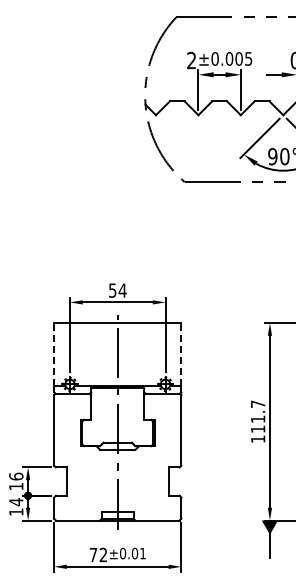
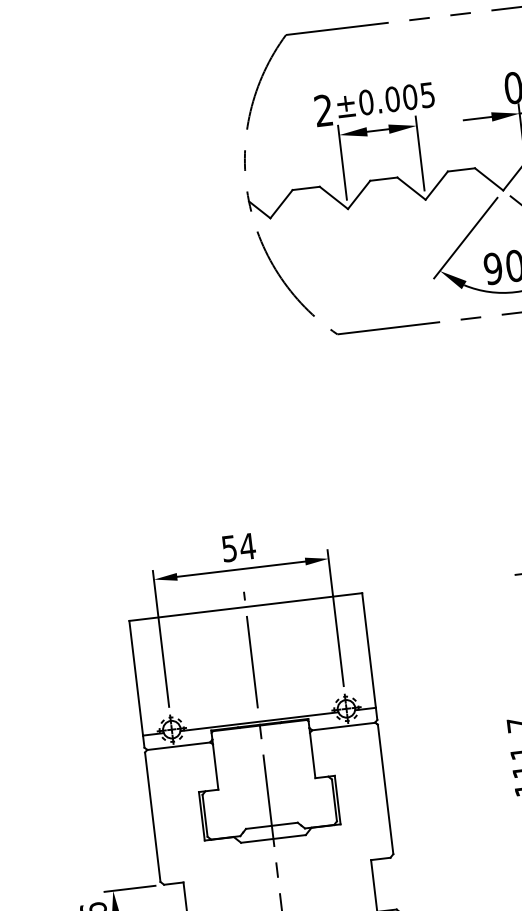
line: (54, 353) -> (136, 676), dashed -> solid
line: (181, 353) -> (369, 648), dashed -> solid

